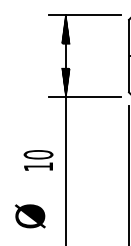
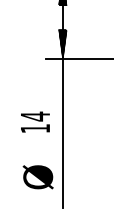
text: (38, 154) -> (35, 116), 10 -> 14
text: (30, 216) -> (38, 177), moved

